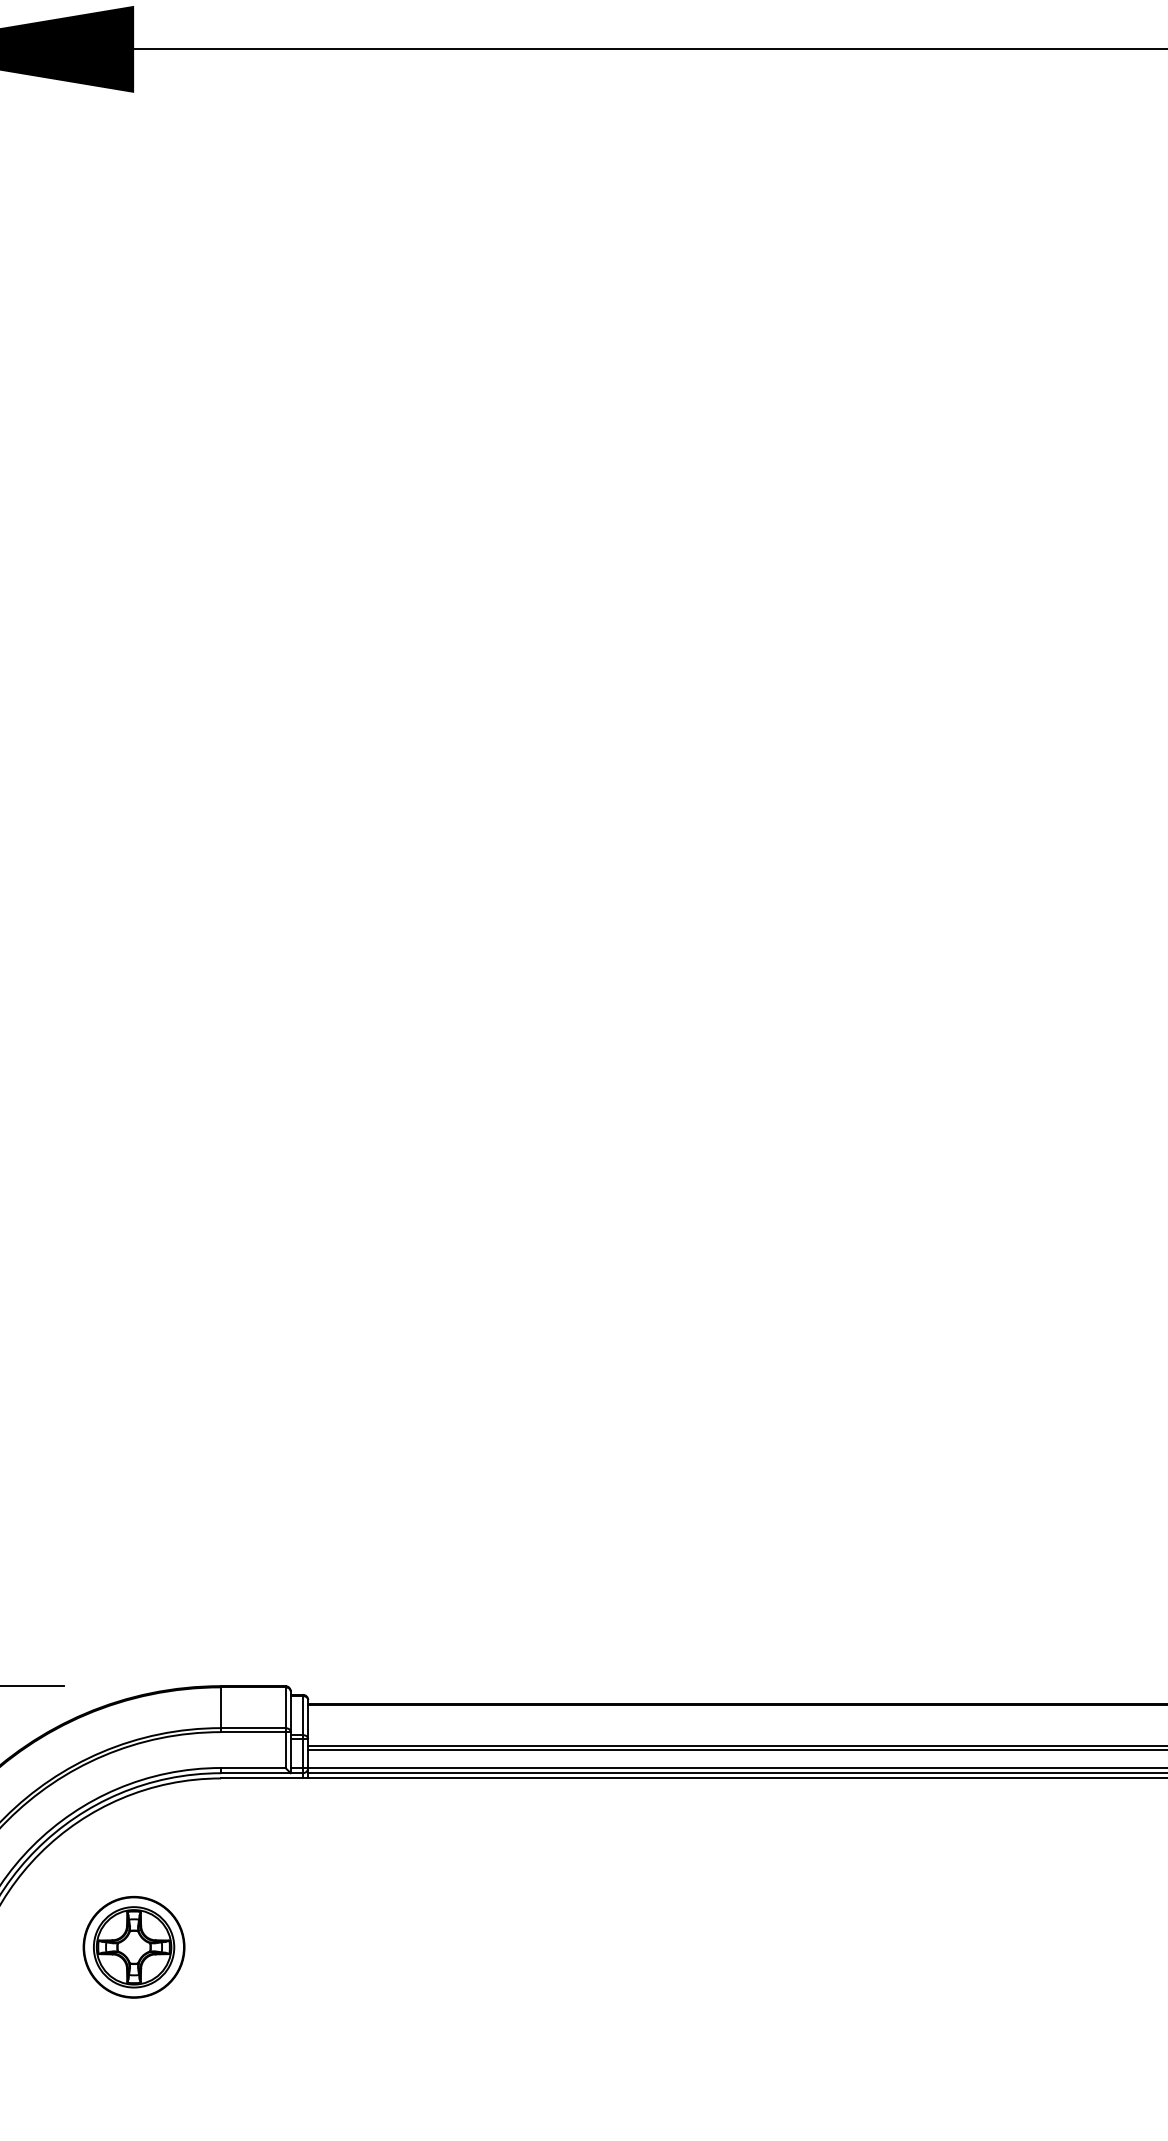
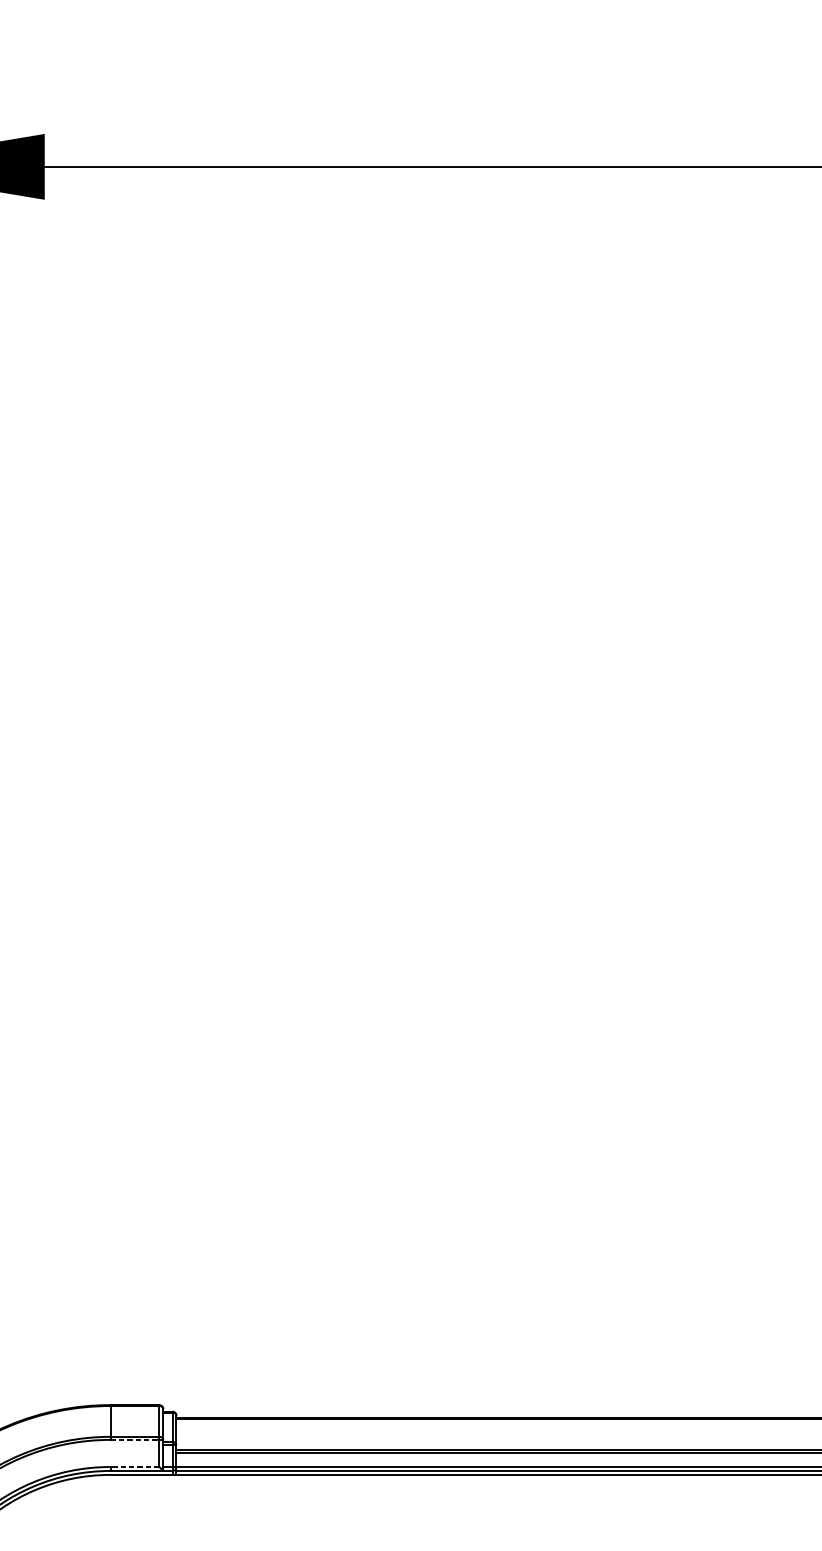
line: (253, 1732) -> (135, 1440), solid -> dashed
line: (252, 1767) -> (134, 1466), solid -> dashed

